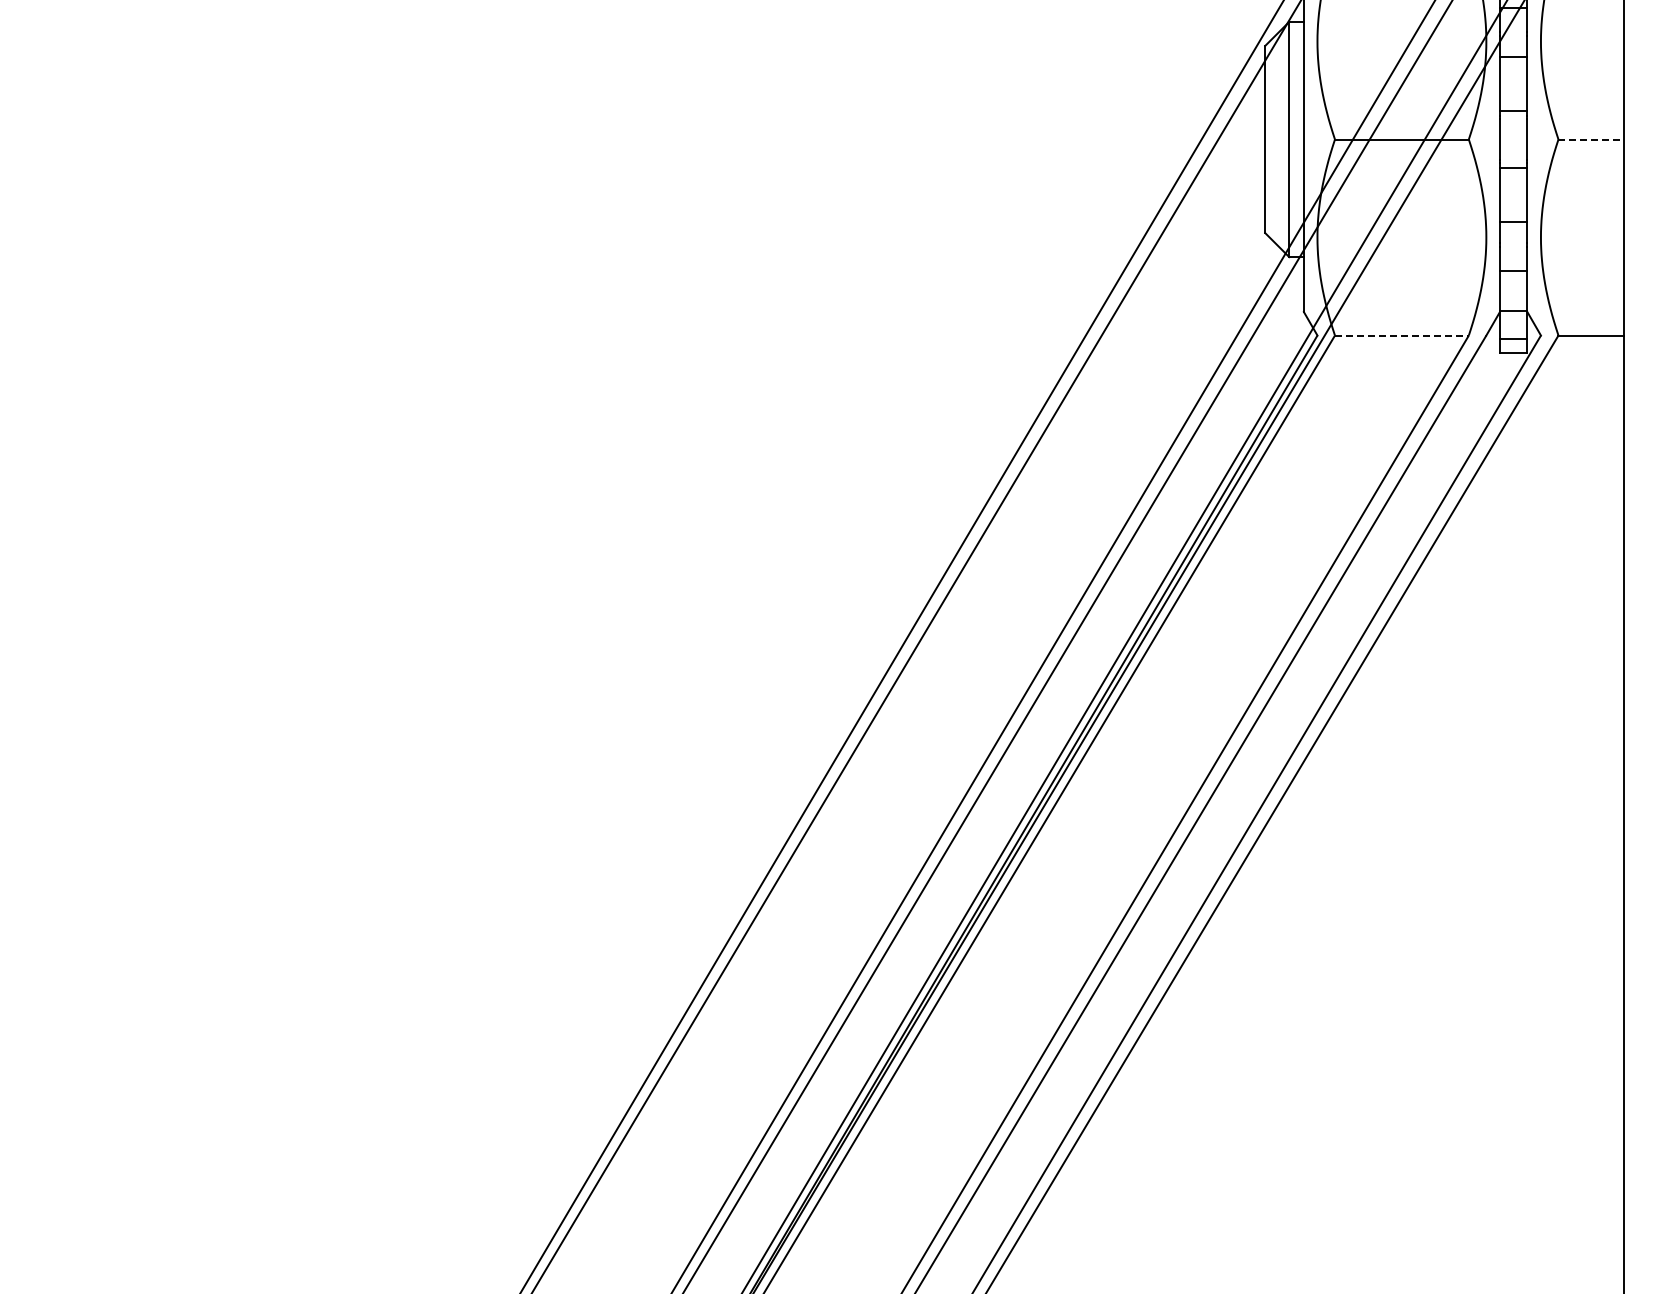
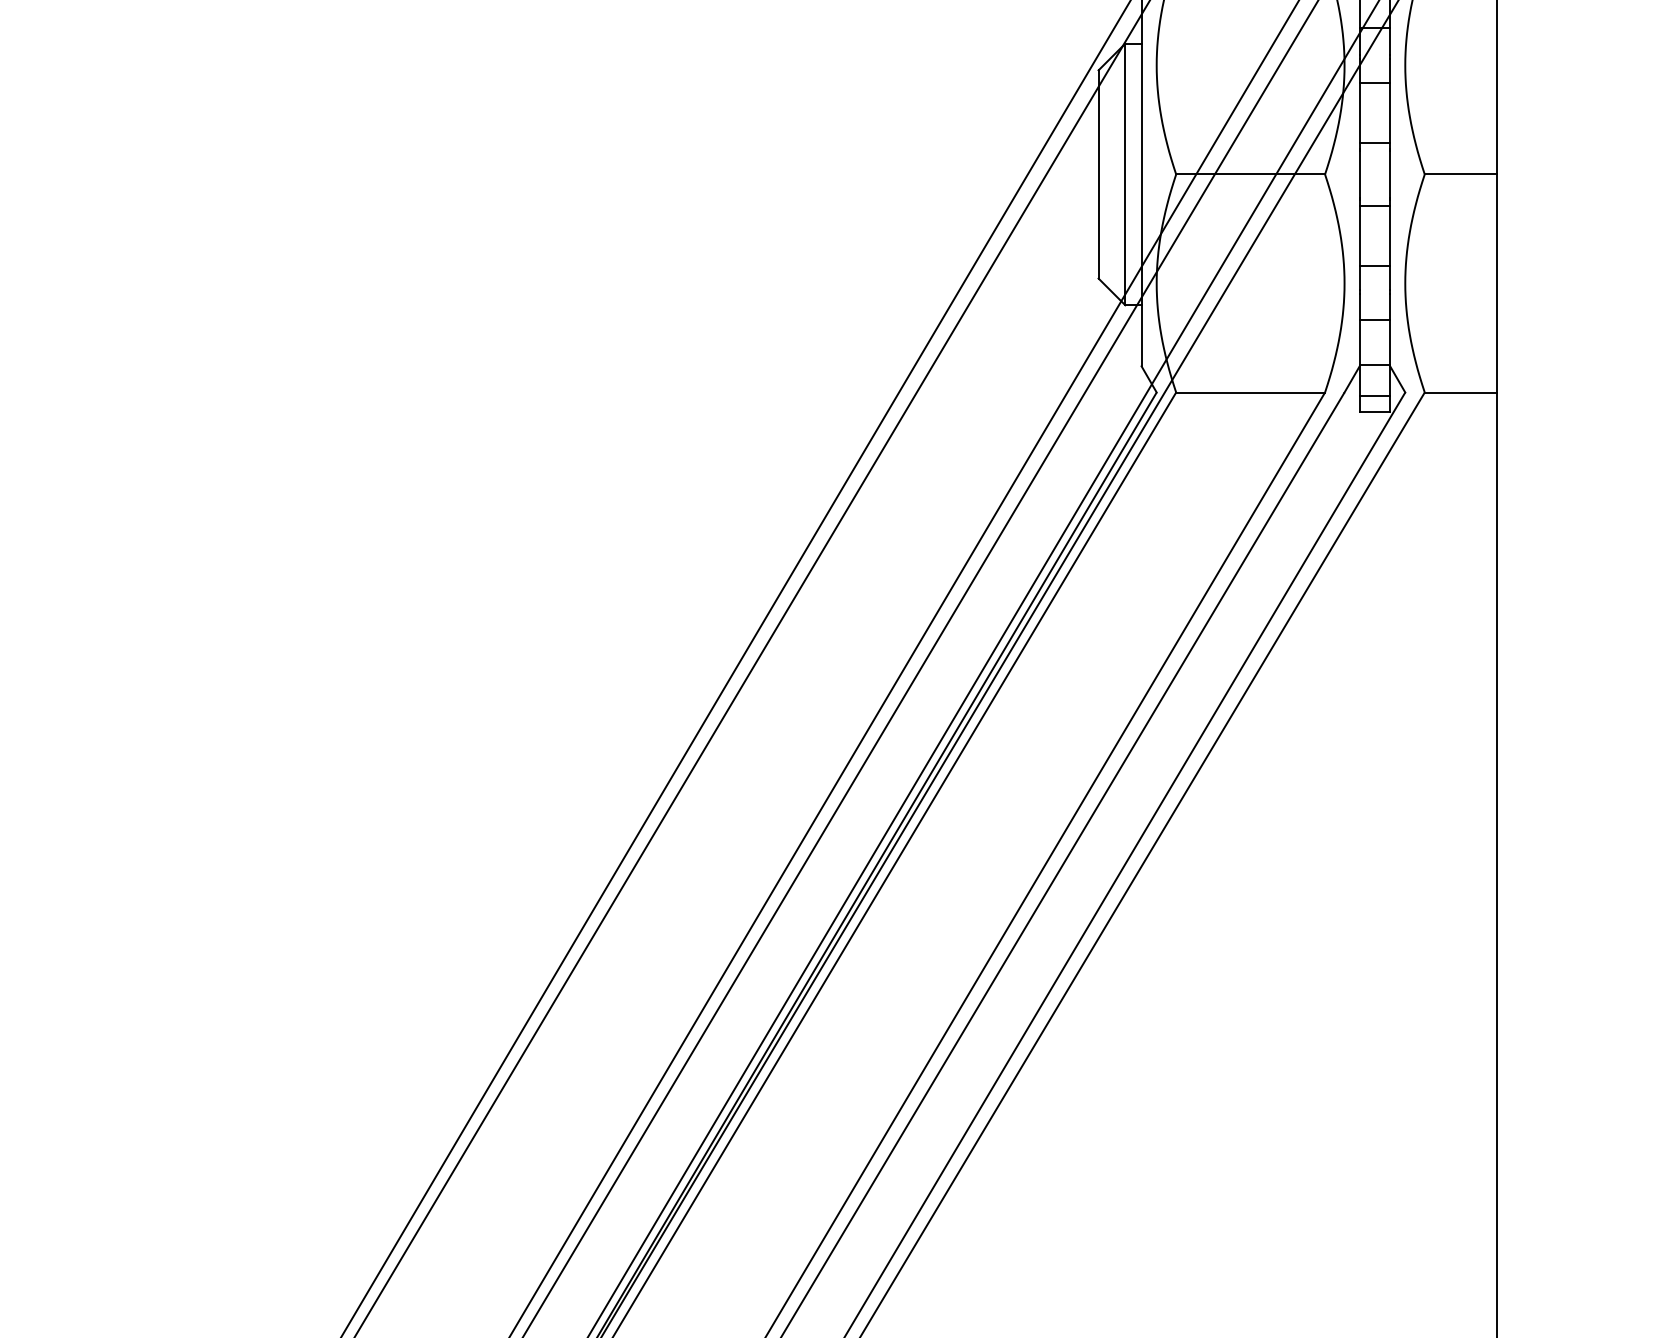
line: (1591, 139) -> (1461, 174), dashed -> solid
line: (1401, 335) -> (1250, 392), dashed -> solid

